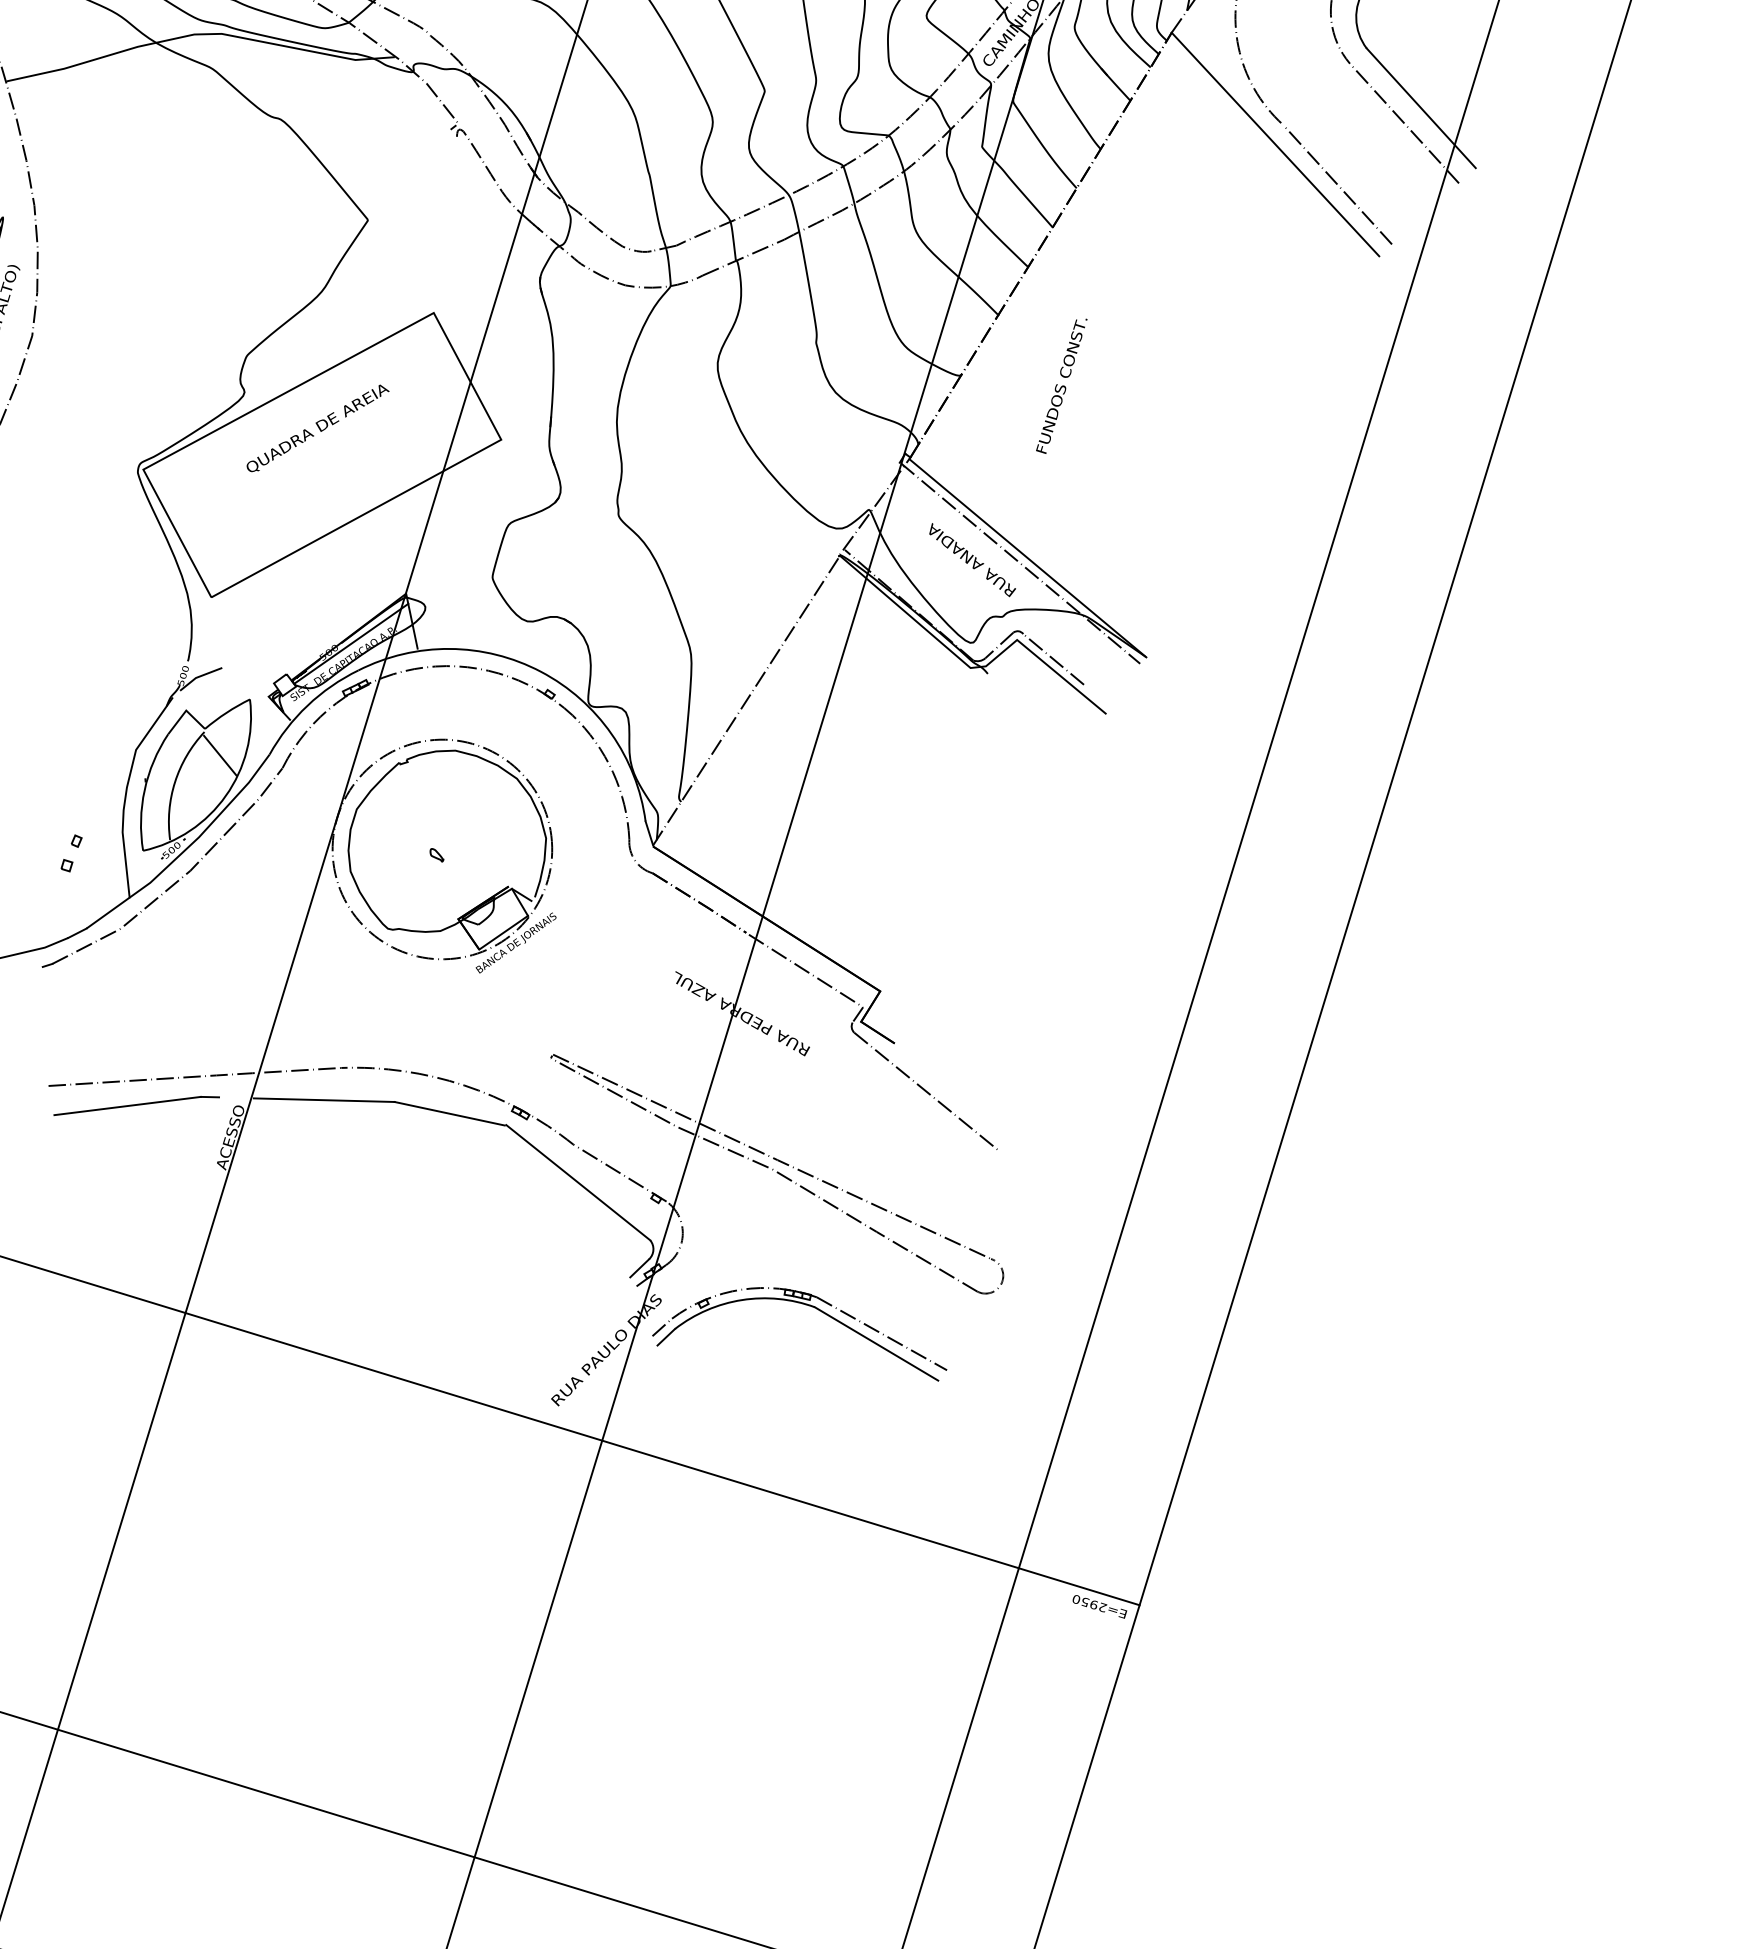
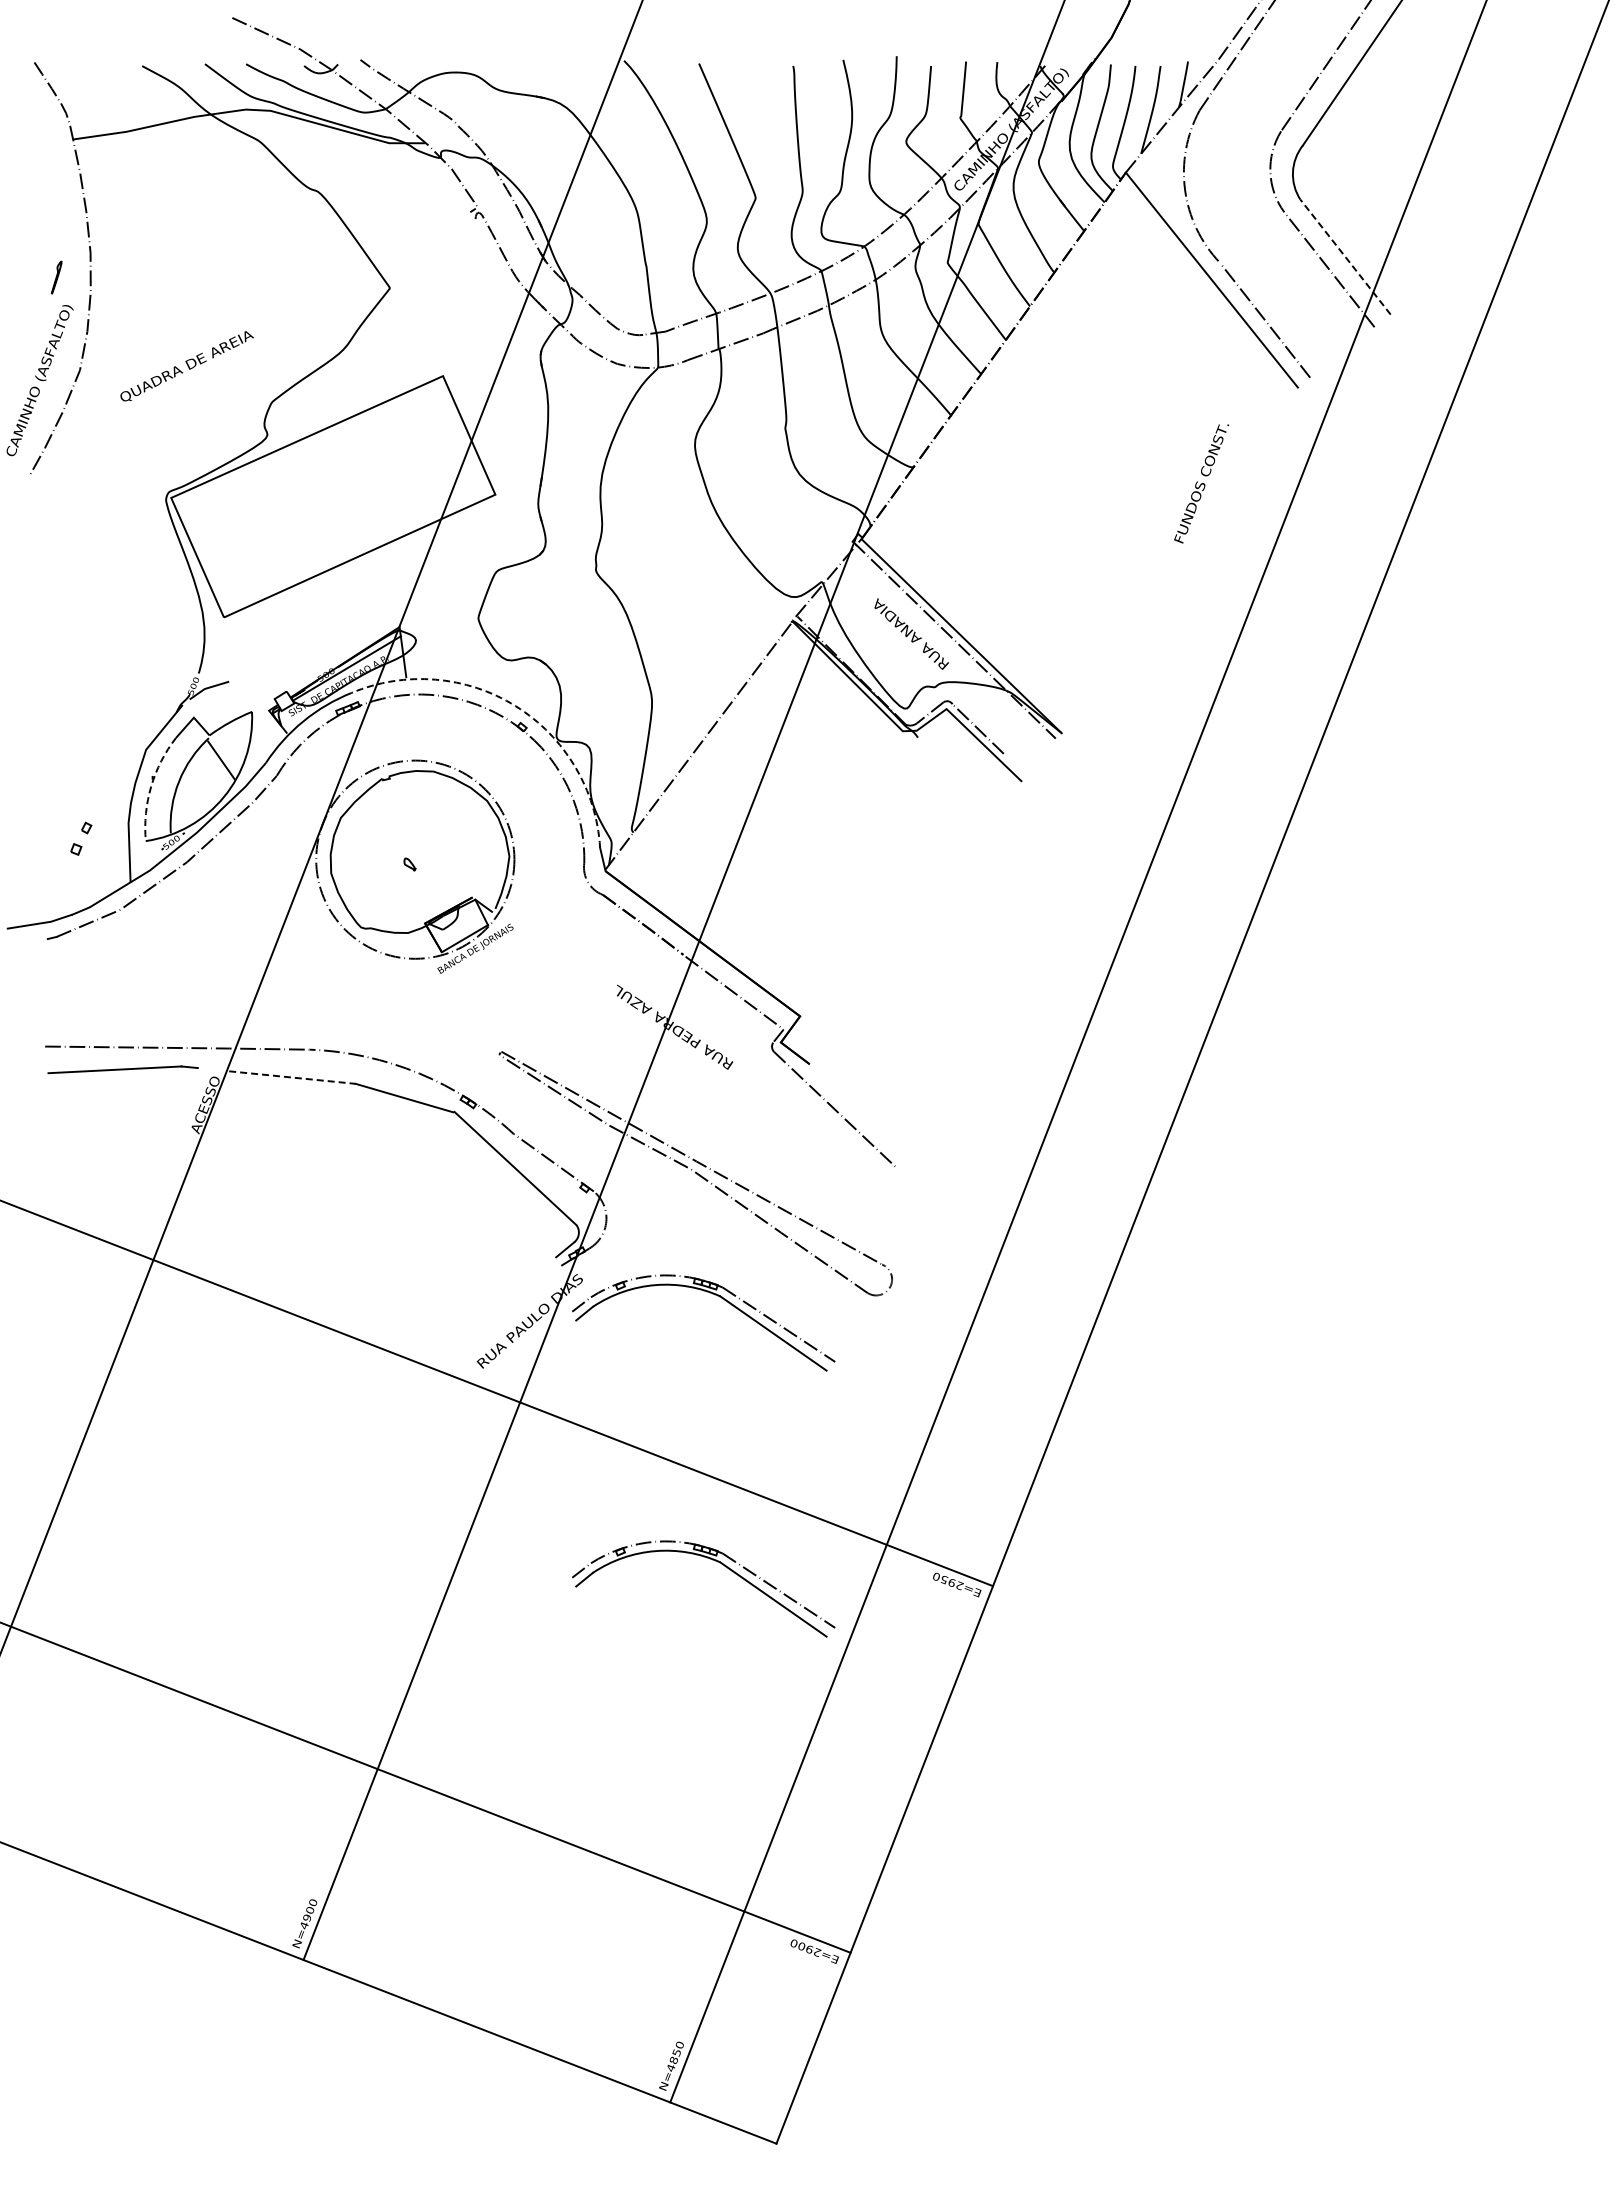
line: (1421, 107) -> (1345, 256), solid -> dashed
text: (1061, 386) -> (1201, 483), moved
text: (317, 428) -> (186, 366), moved
arc: (540, 672) -> (515, 706), solid -> dashed
arc: (144, 790) -> (151, 786), solid -> dashed
line: (324, 1100) -> (292, 1077), solid -> dashed
part: (827, 1599) -> (712, 1560), added

